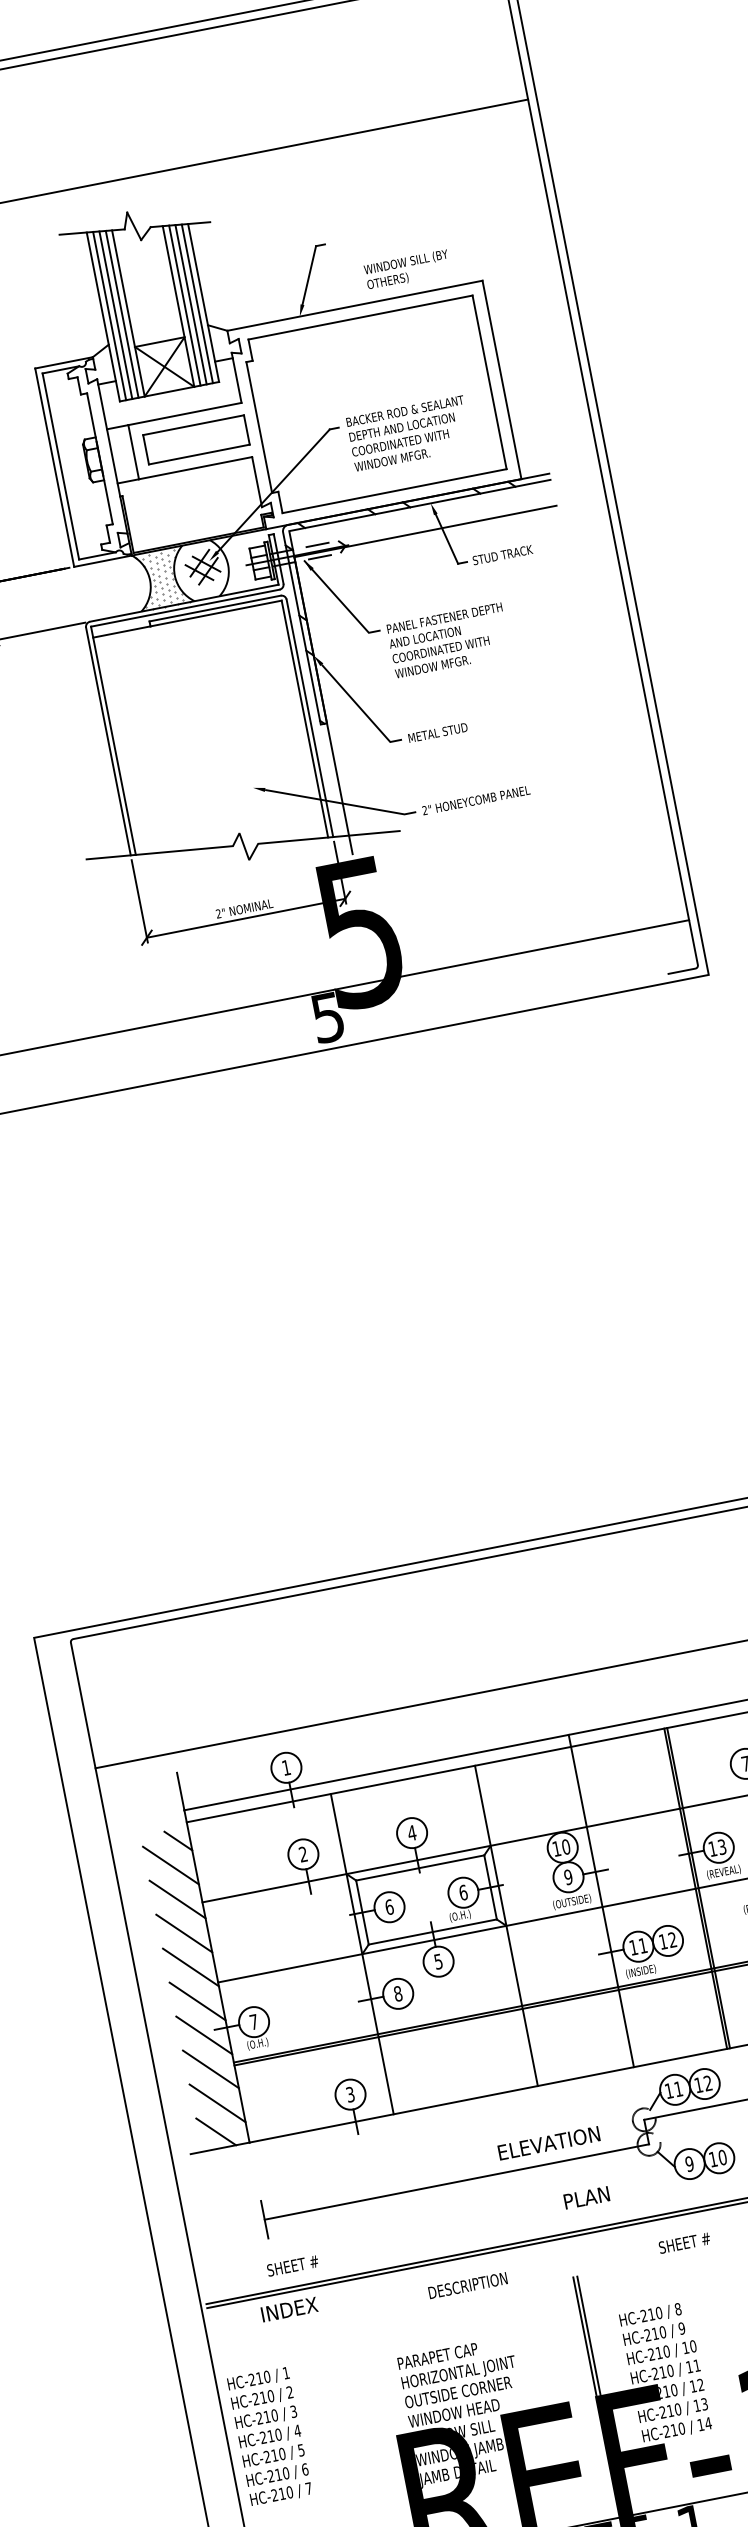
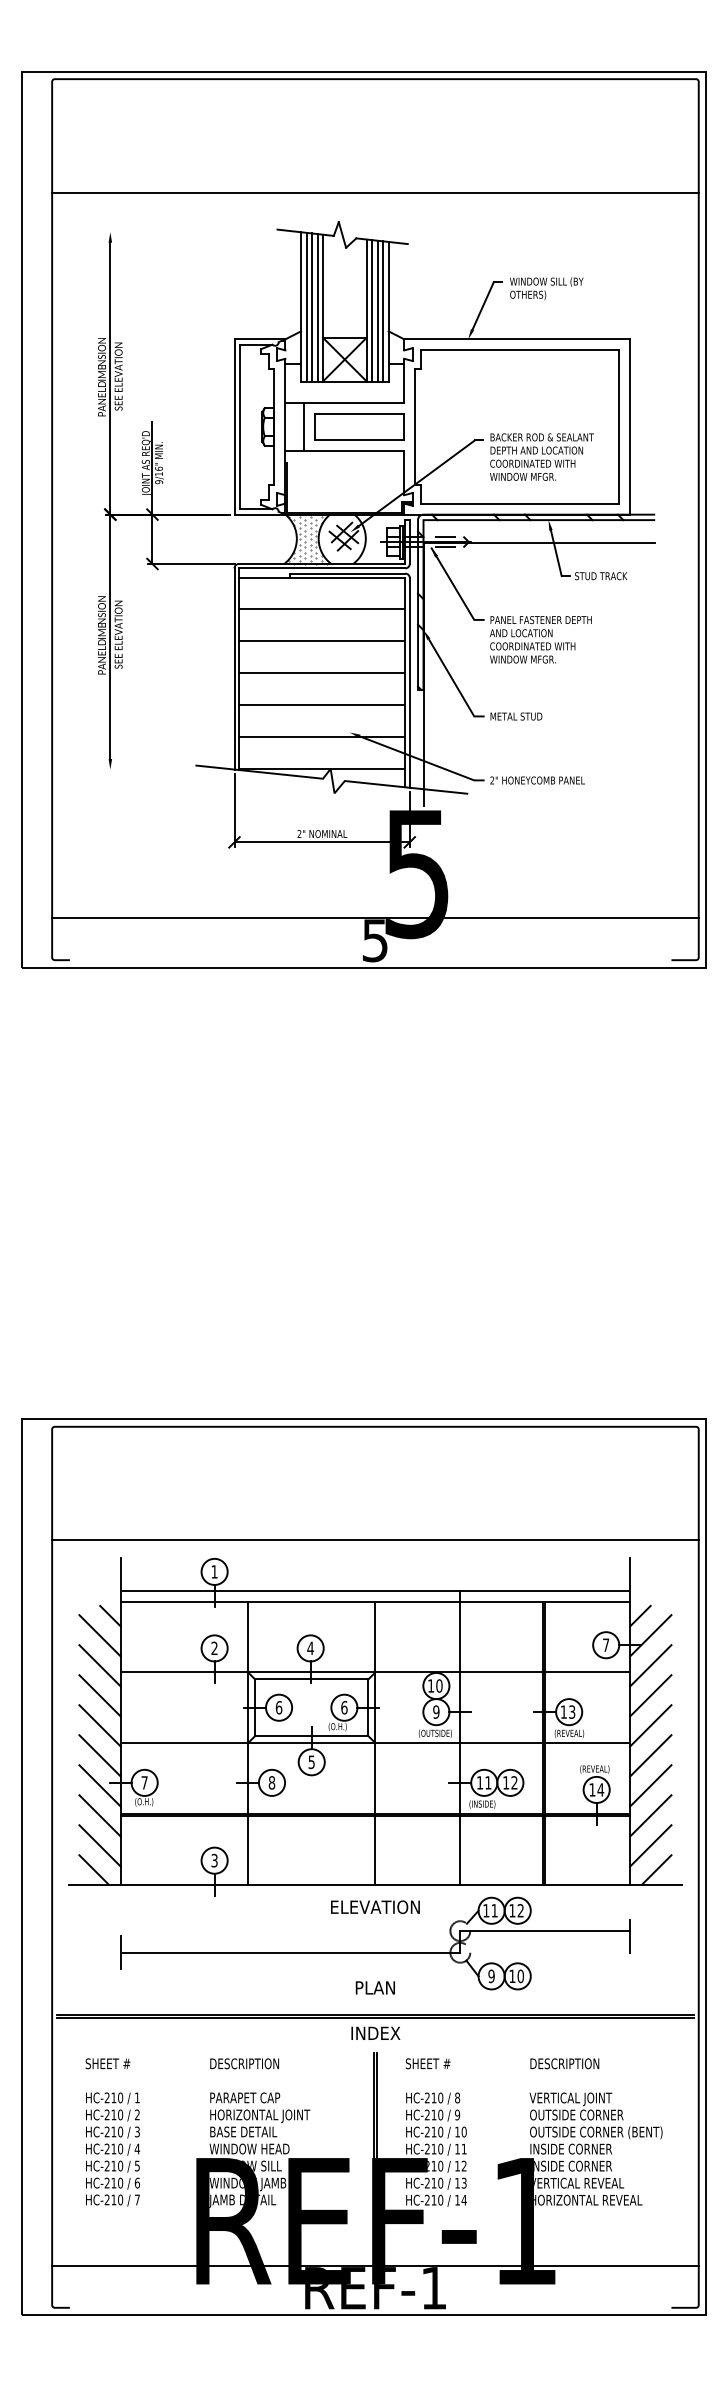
text: (407, 269) -> (546, 288), moved
hatch: (211, 744) -> (321, 688), added
text: (548, 2142) -> (375, 1906), moved
text: (585, 2197) -> (374, 1987), moved
text: (683, 2242) -> (427, 2063), moved
text: (292, 2265) -> (107, 2063), moved
text: (467, 2285) -> (244, 2063), moved
text: (288, 2308) -> (375, 2032), moved
text: (458, 2391) -> (256, 2131), OUTSIDE CORNER -> BASE DETAIL
text: (270, 2436) -> (113, 2149), moved

